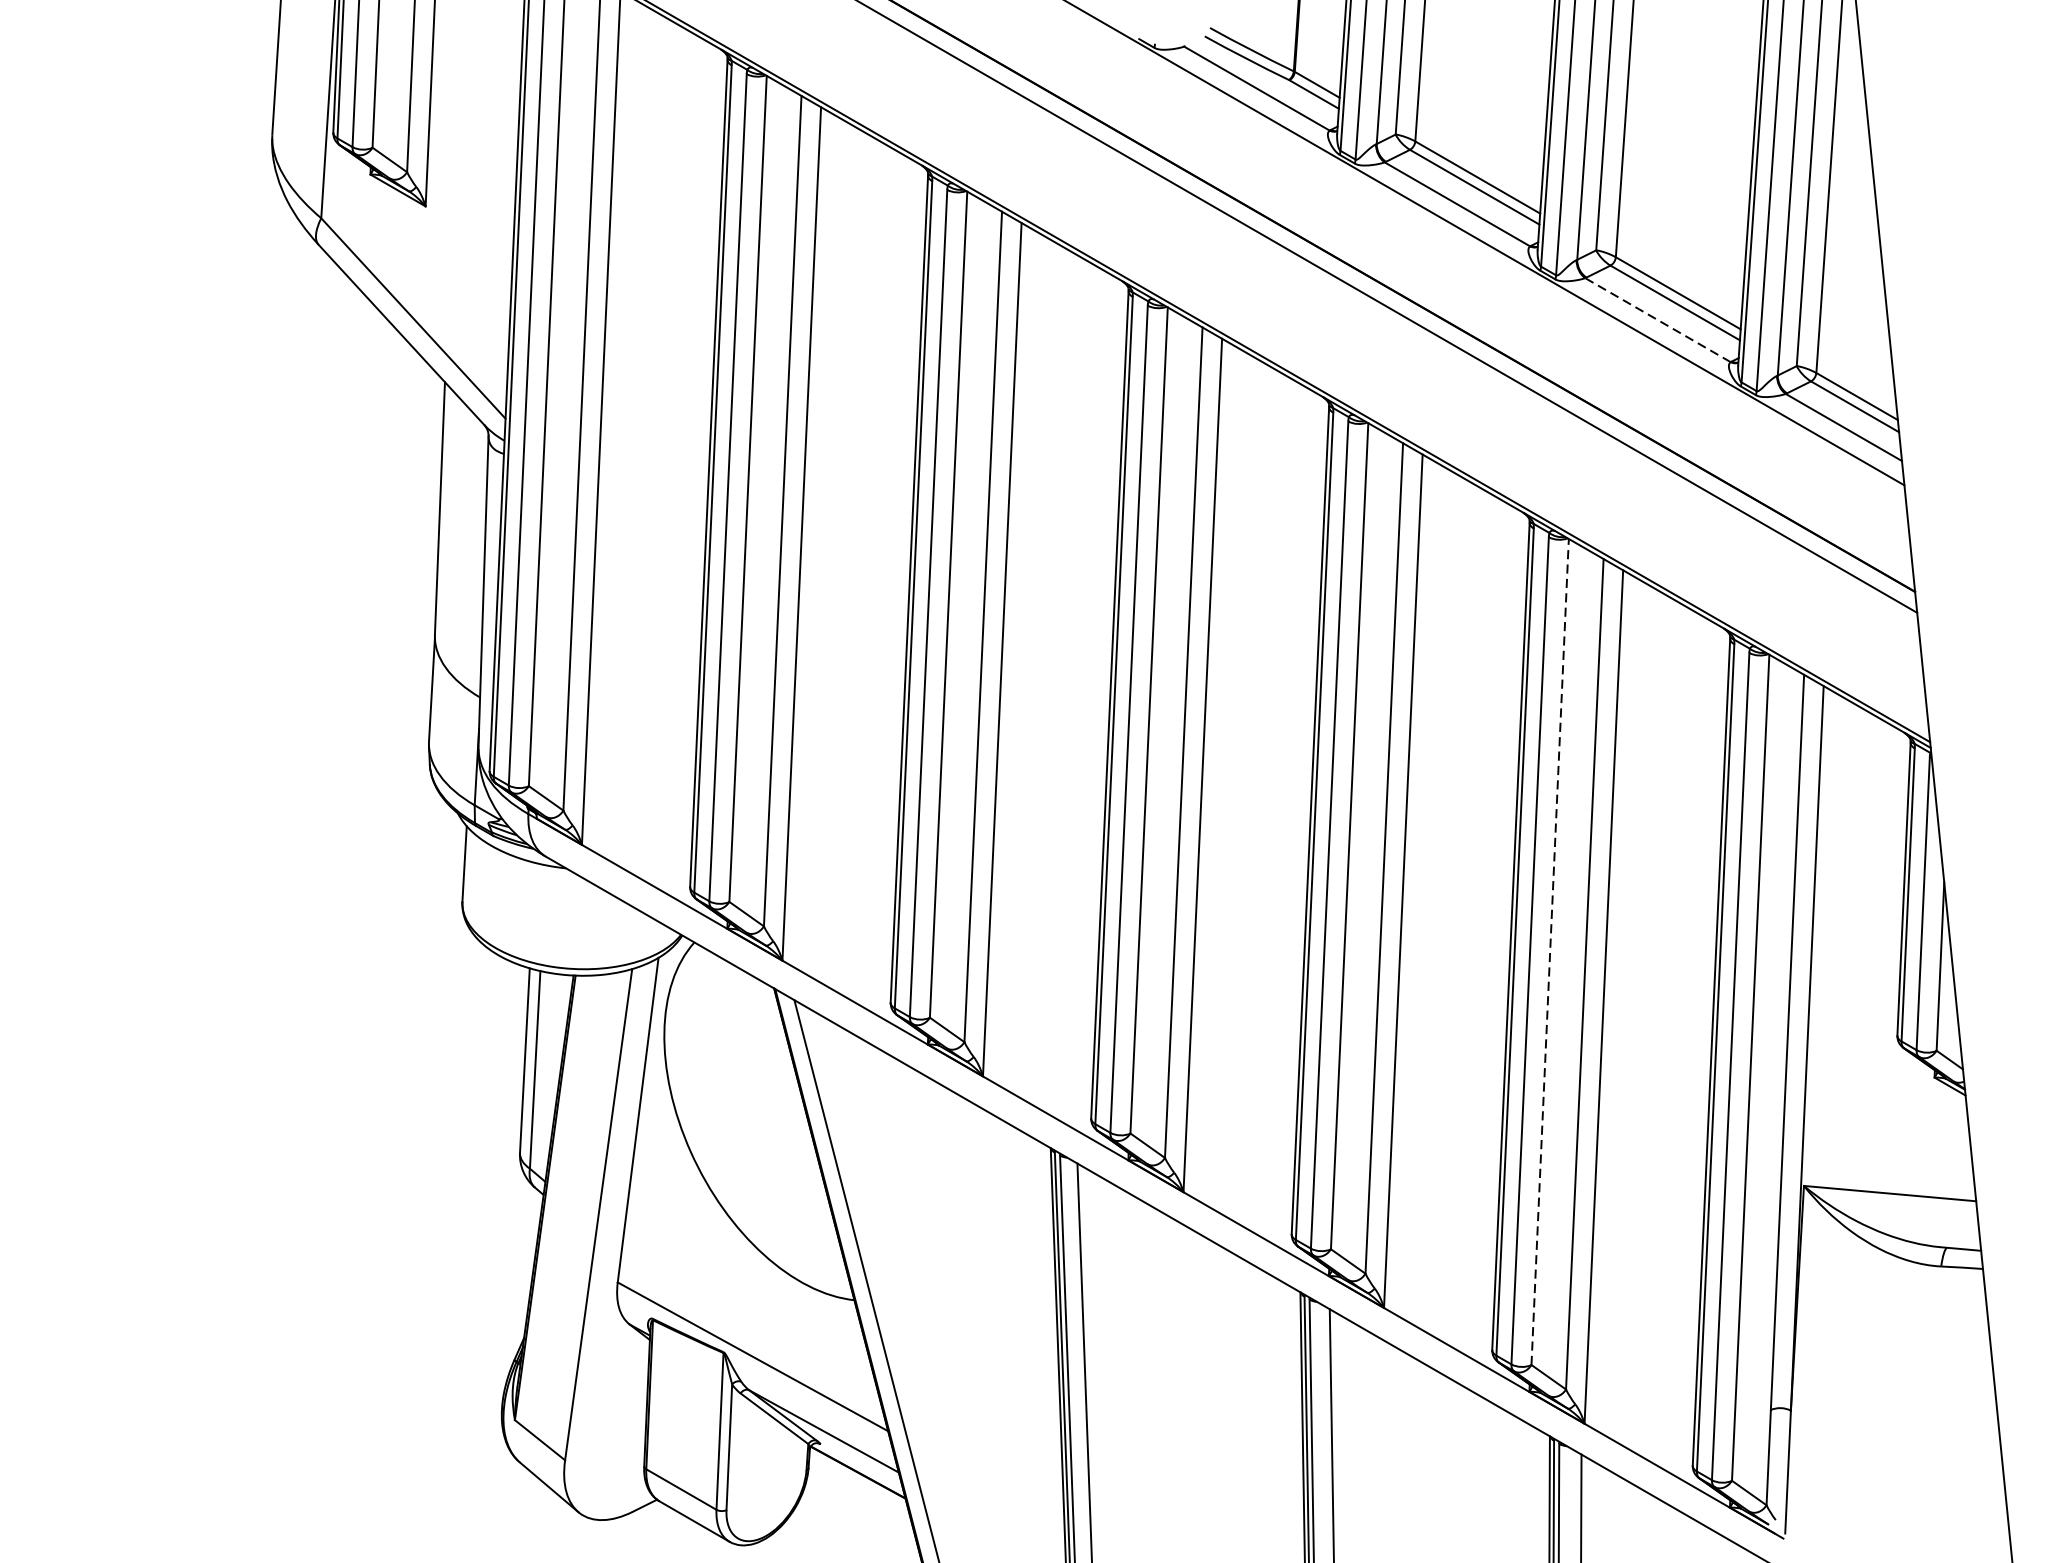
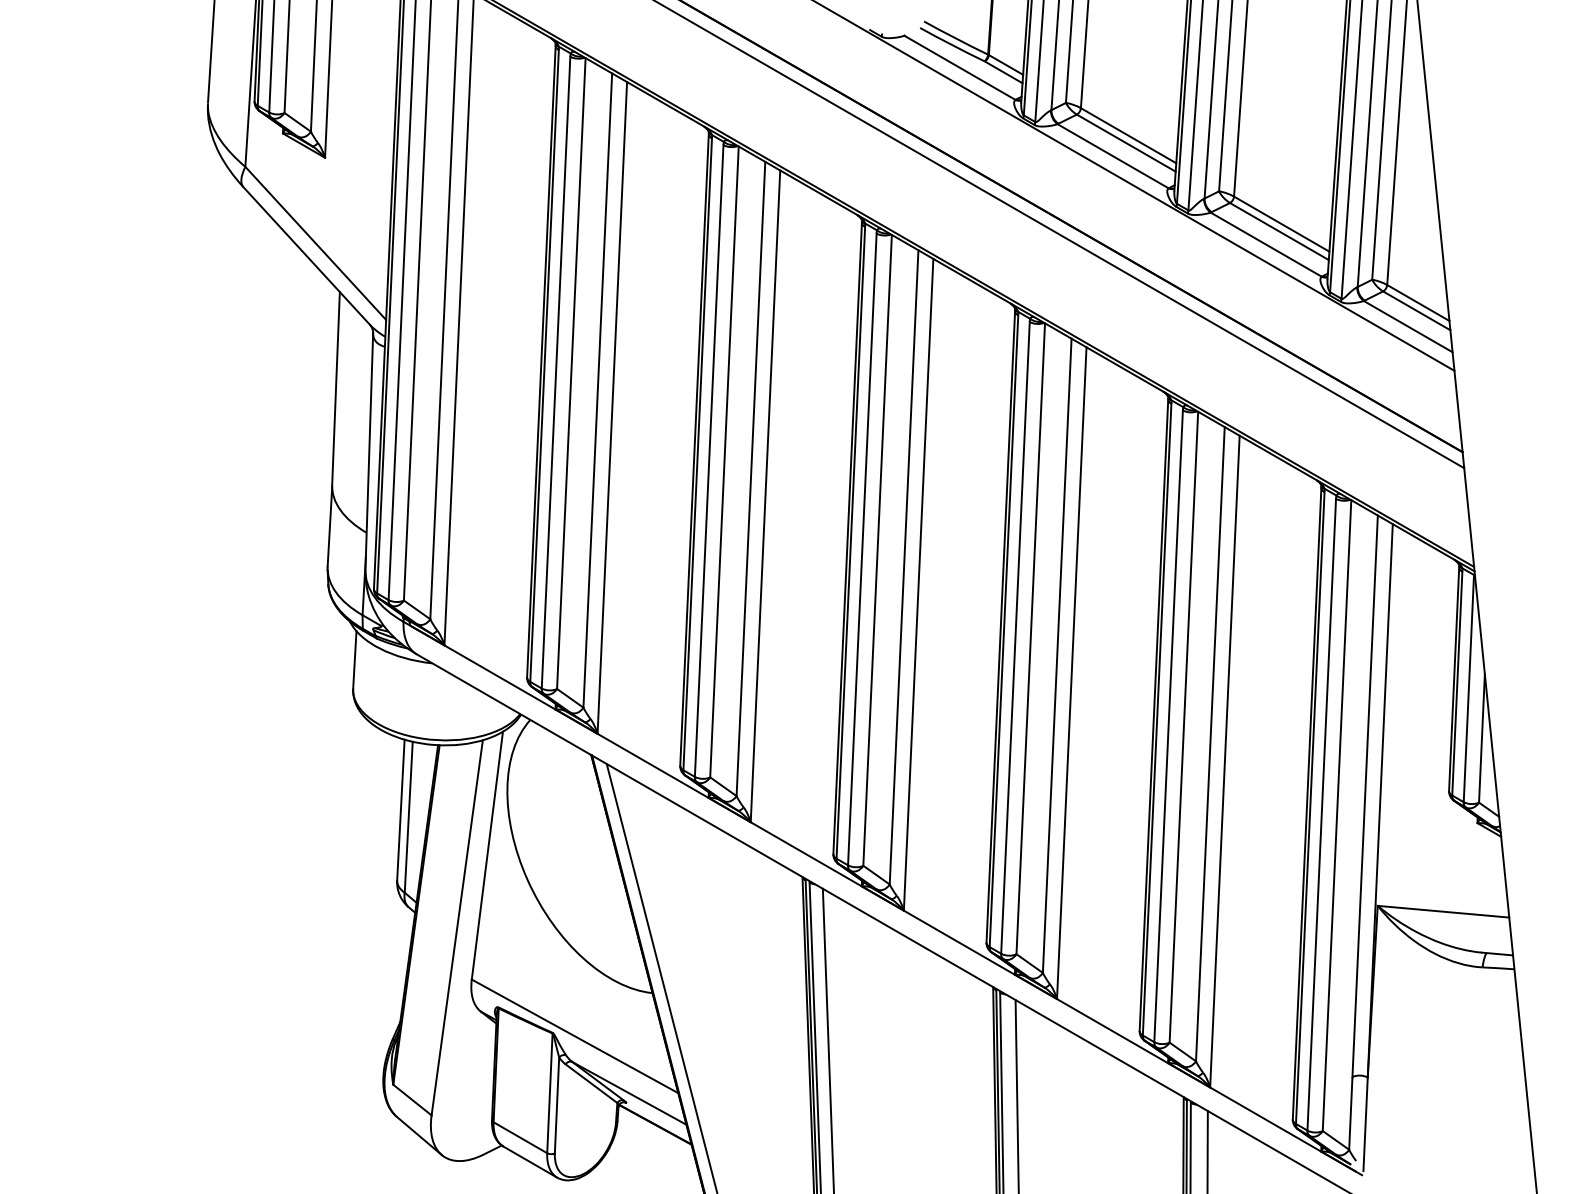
line: (1657, 319) -> (1265, 244), dashed -> solid
line: (1549, 952) -> (1183, 727), dashed -> solid

